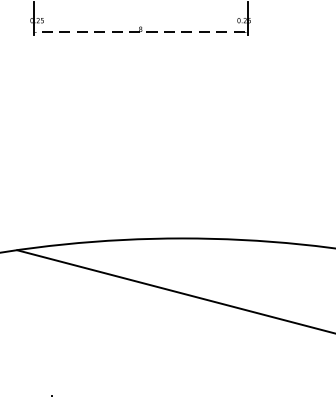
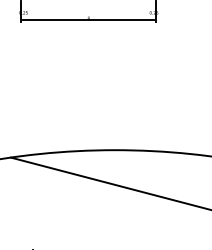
line: (140, 32) -> (88, 20), dashed -> solid

